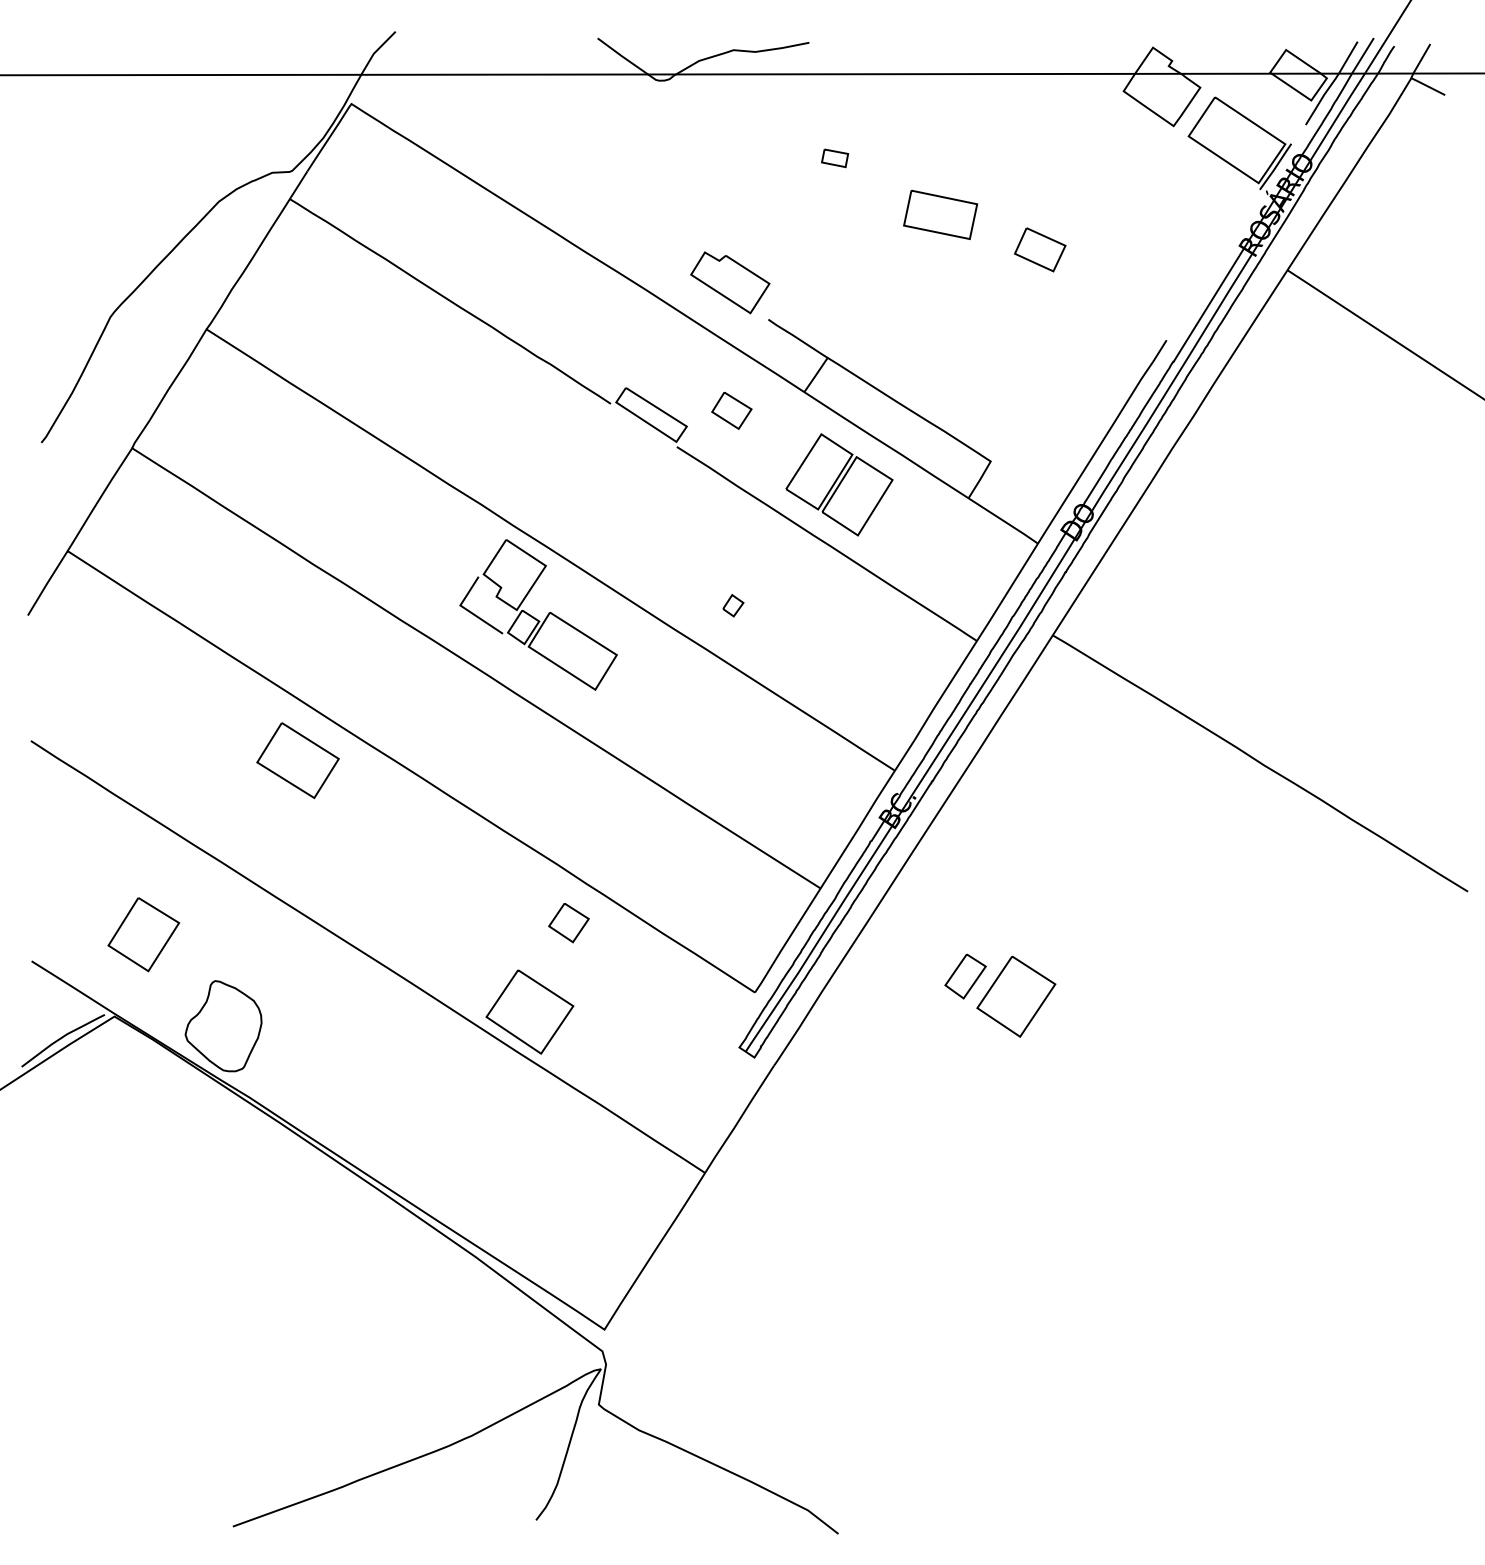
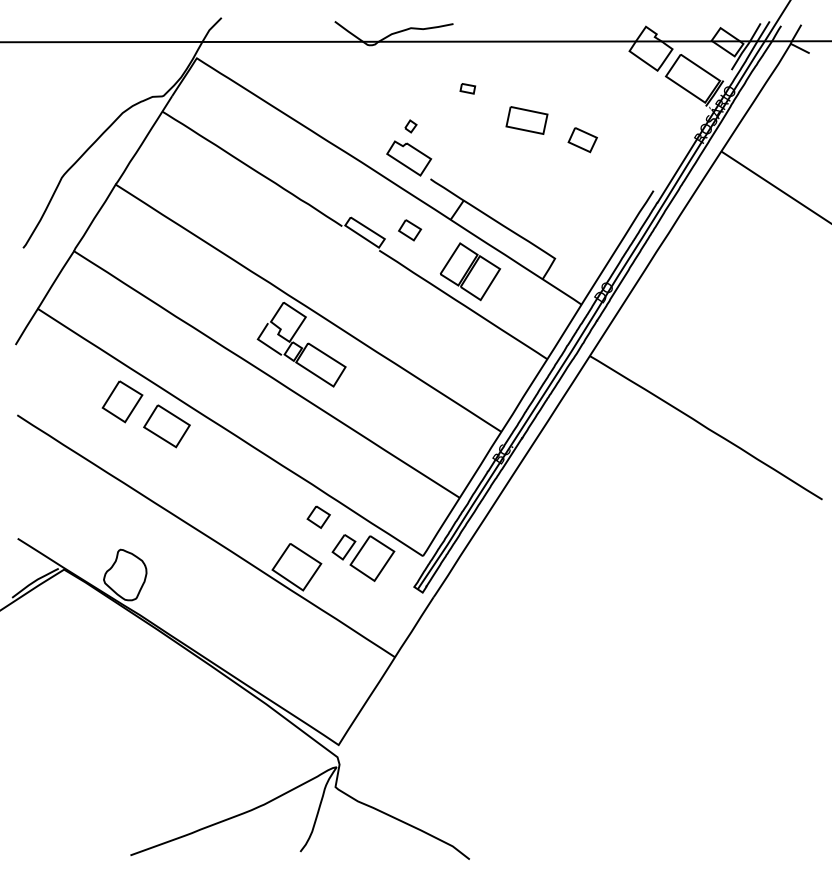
part: (732, 605) -> (410, 126), moved
part: (143, 934) -> (122, 401), moved
part: (1000, 994) -> (363, 557), moved

